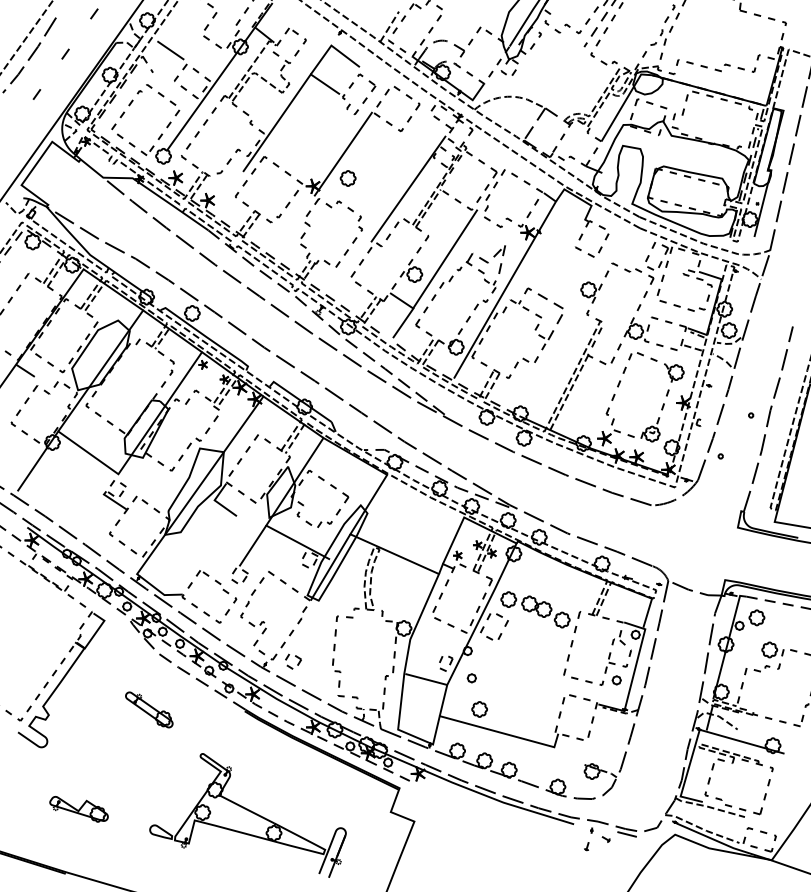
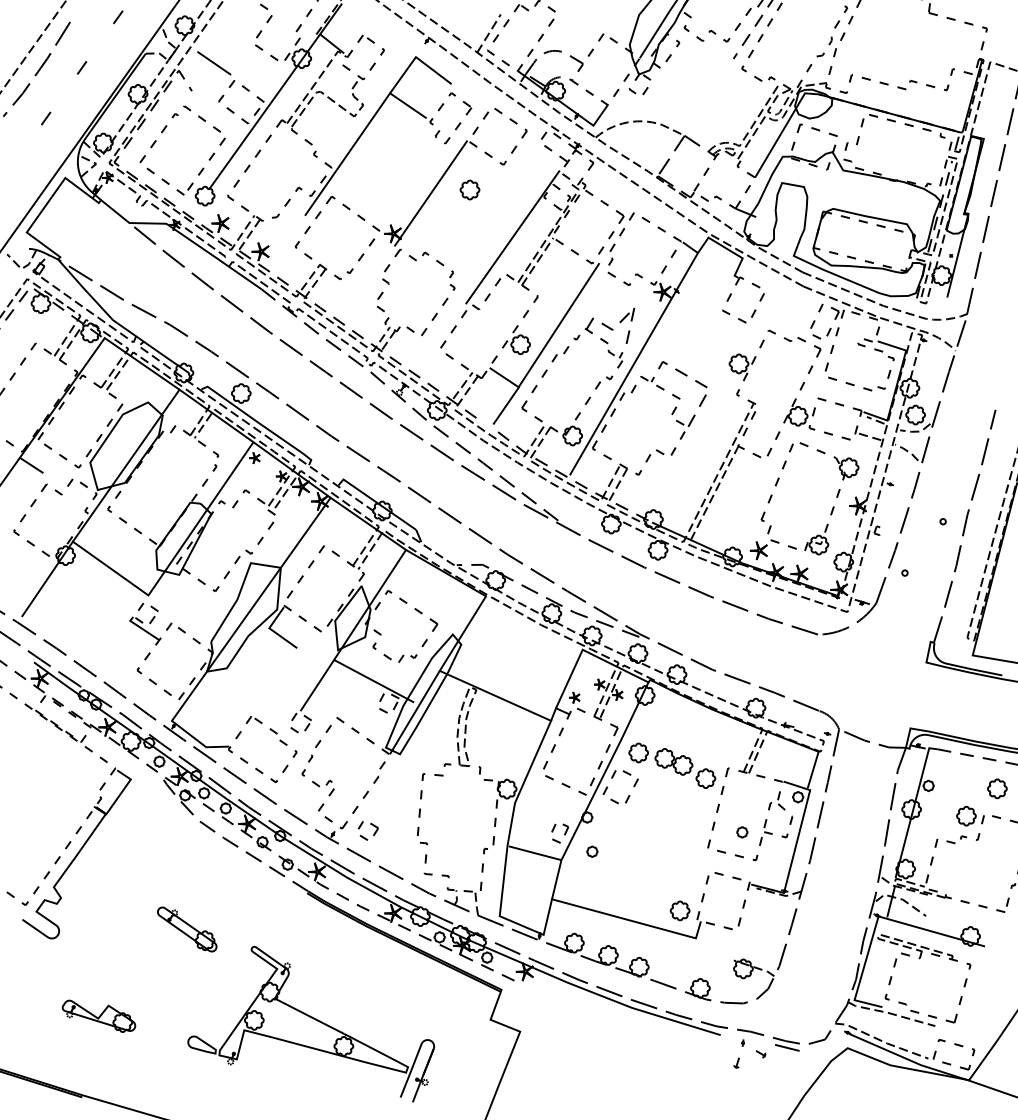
part: (347, 178) -> (469, 189), moved
part: (757, 617) -> (997, 788), moved
part: (616, 680) -> (742, 832), moved
part: (149, 709) -> (187, 929), moved
part: (479, 709) -> (679, 910), moved

